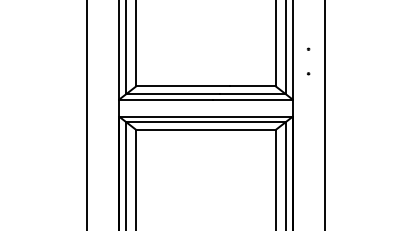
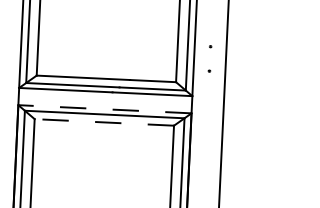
line: (206, 116) -> (105, 109), solid -> dashed
line: (206, 129) -> (104, 122), solid -> dashed

